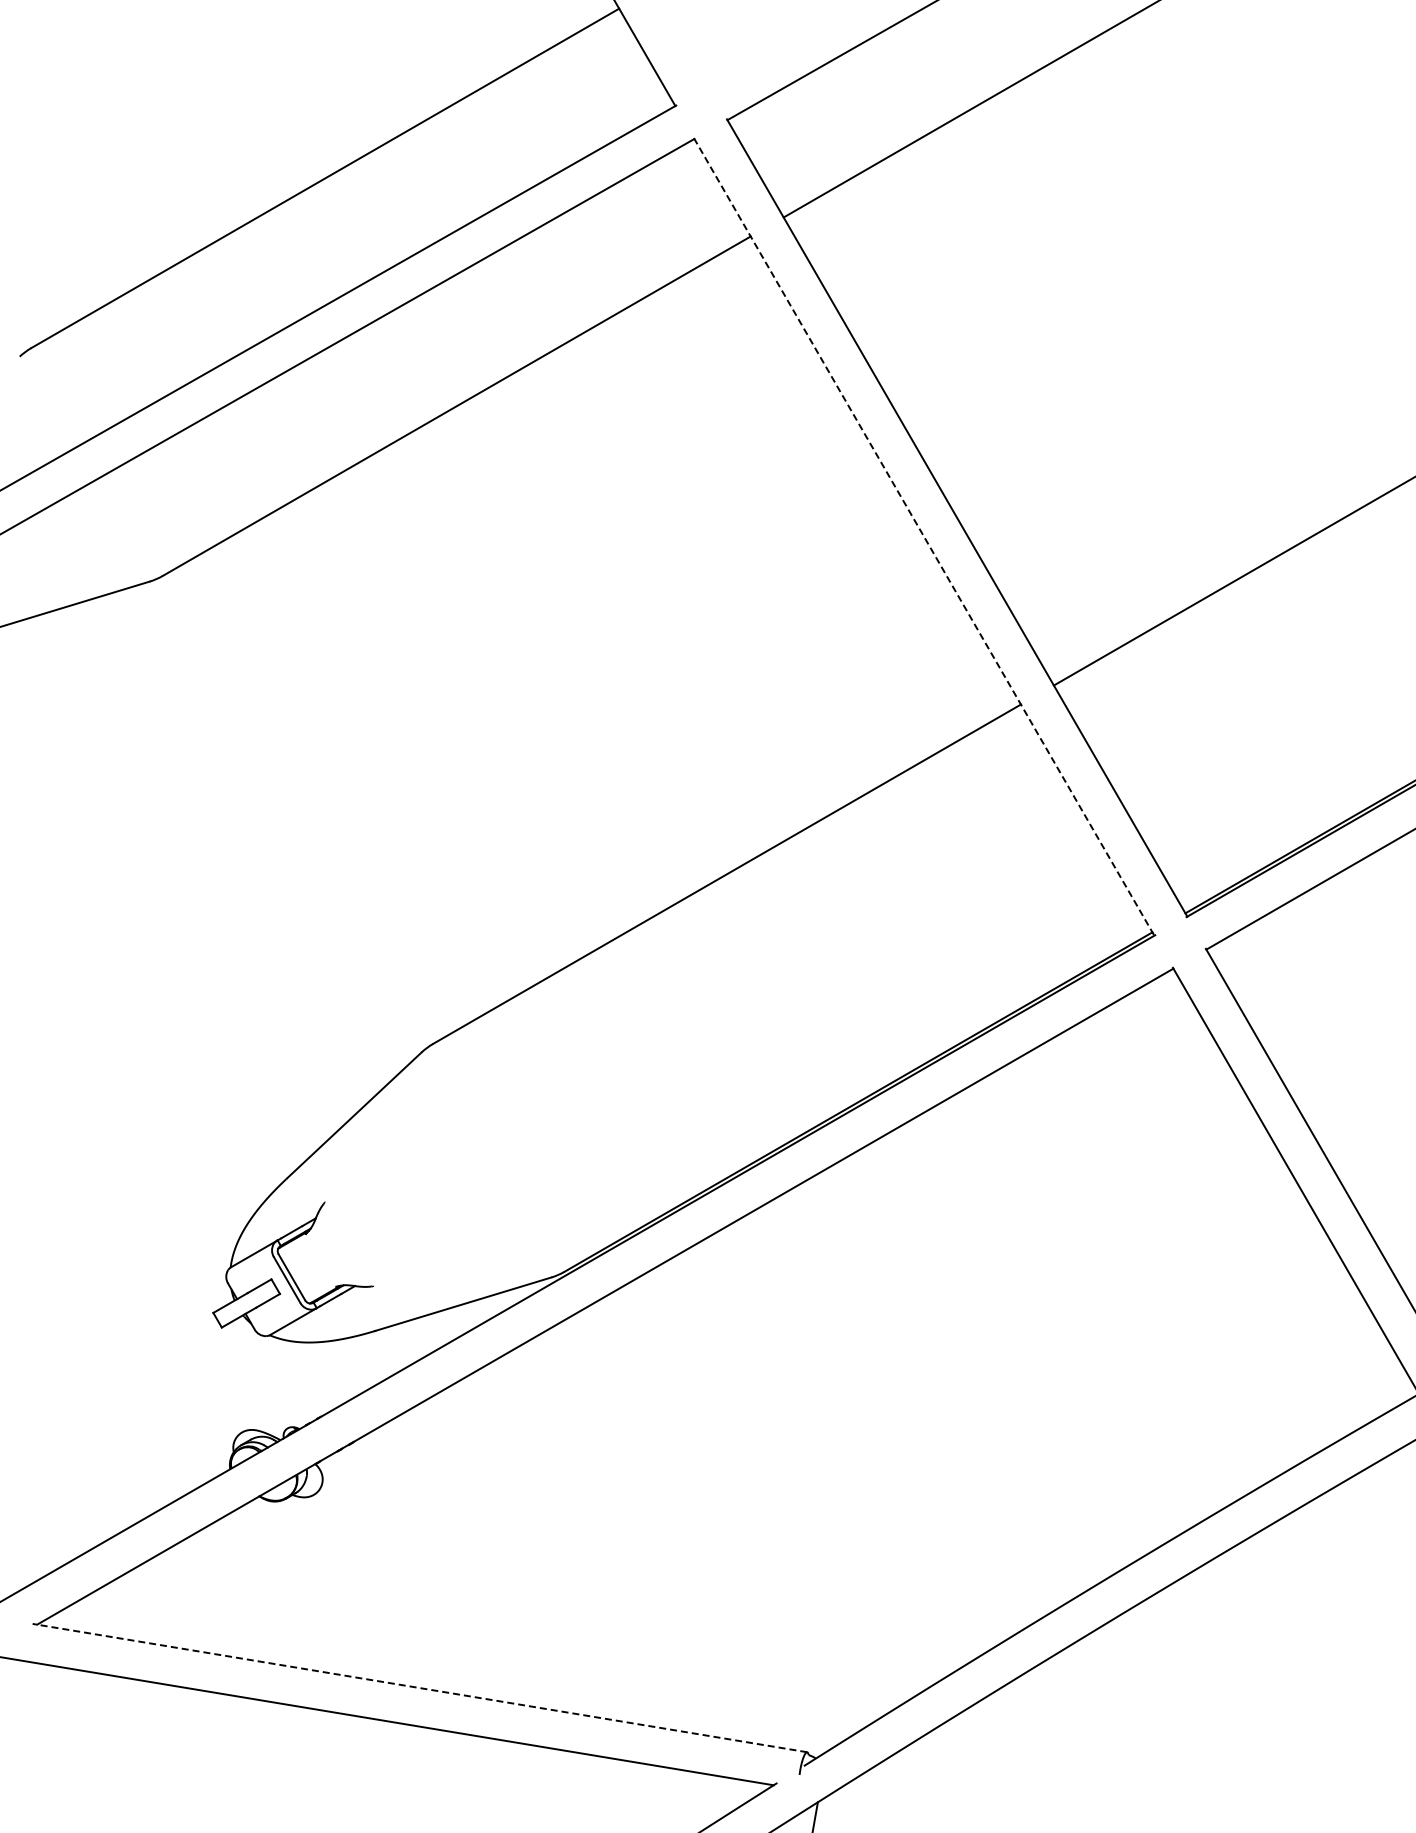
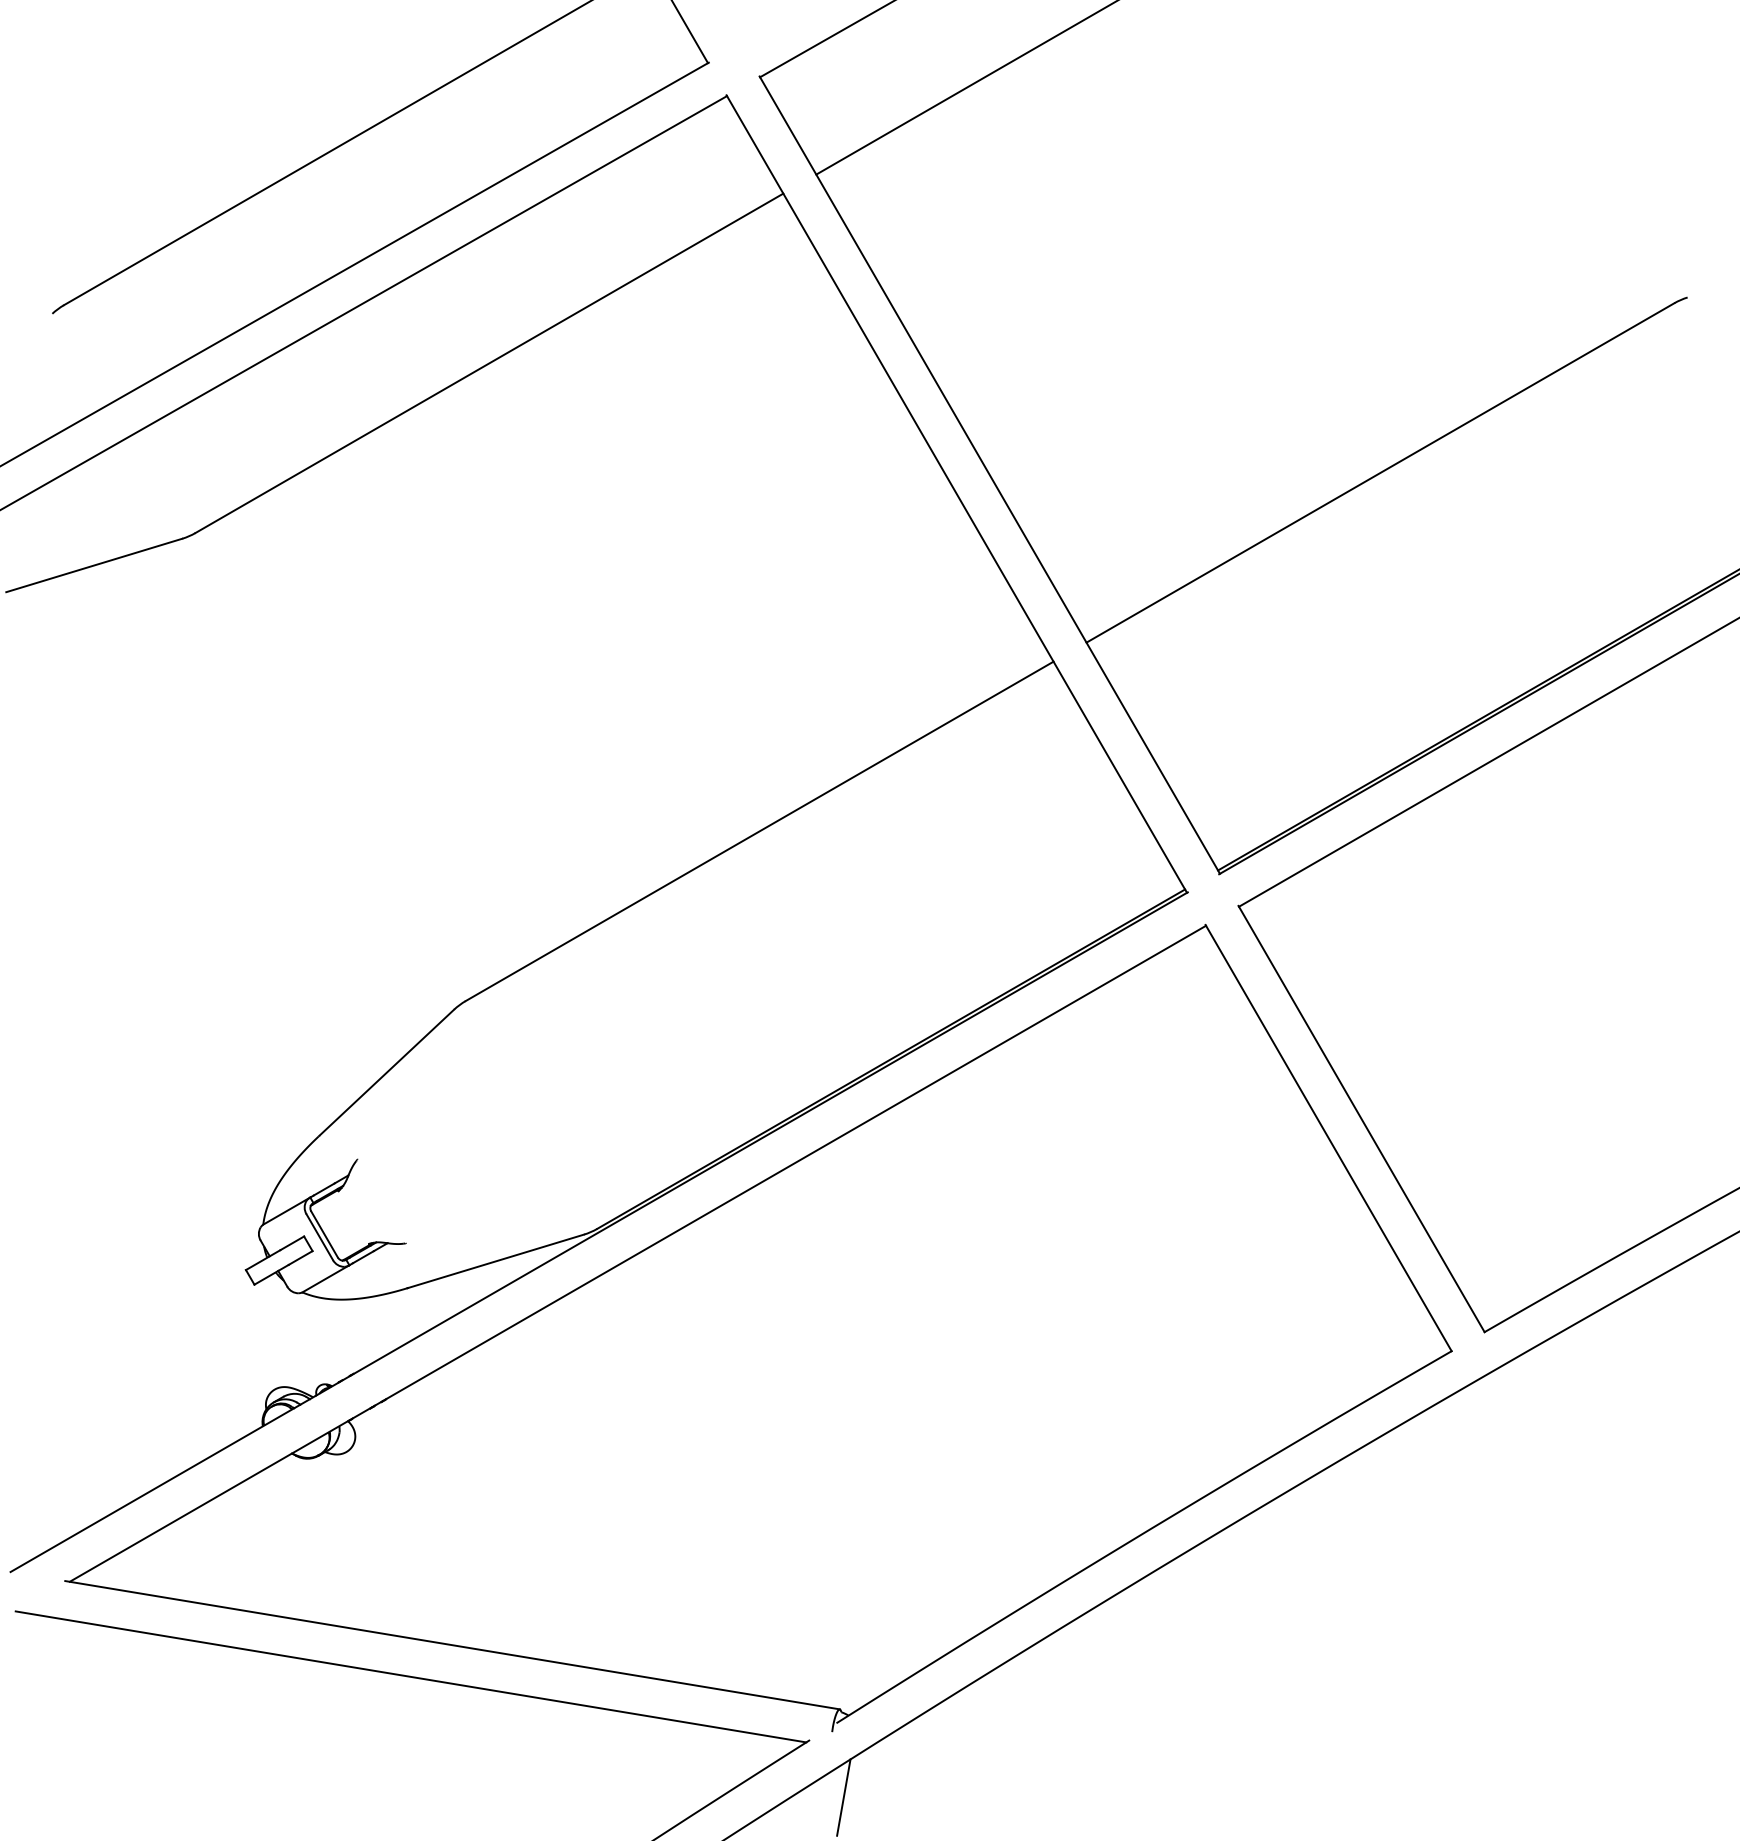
line: (924, 537) -> (957, 494), dashed -> solid
line: (419, 1688) -> (452, 1645), dashed -> solid

